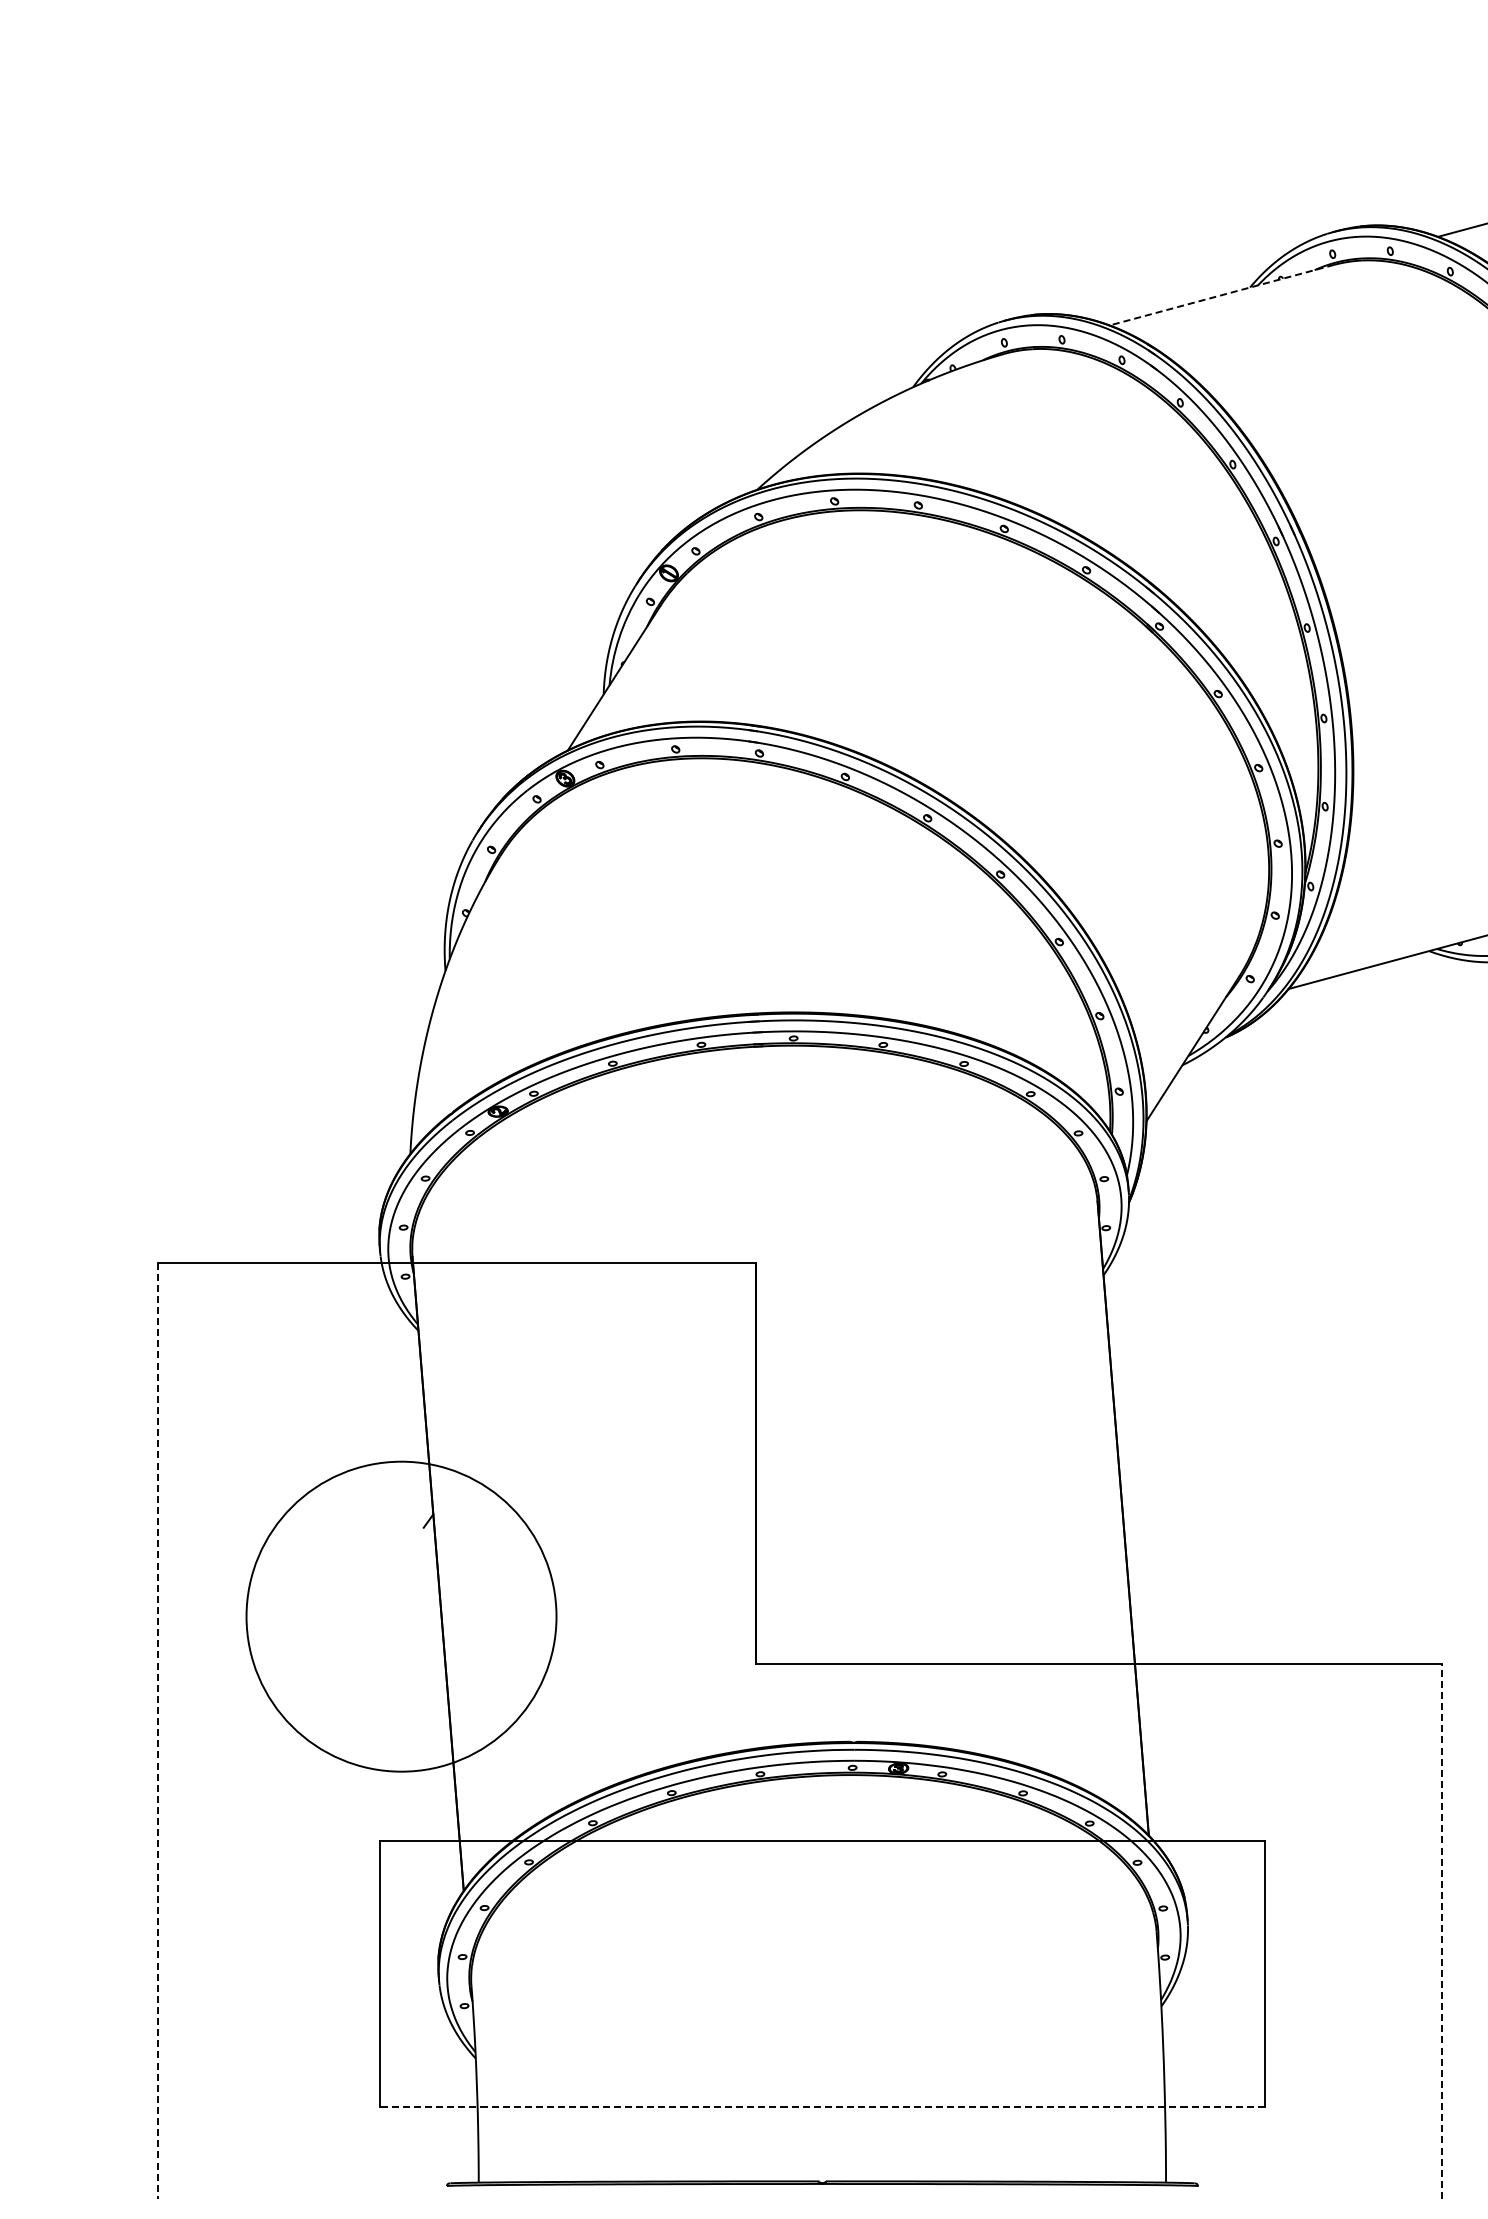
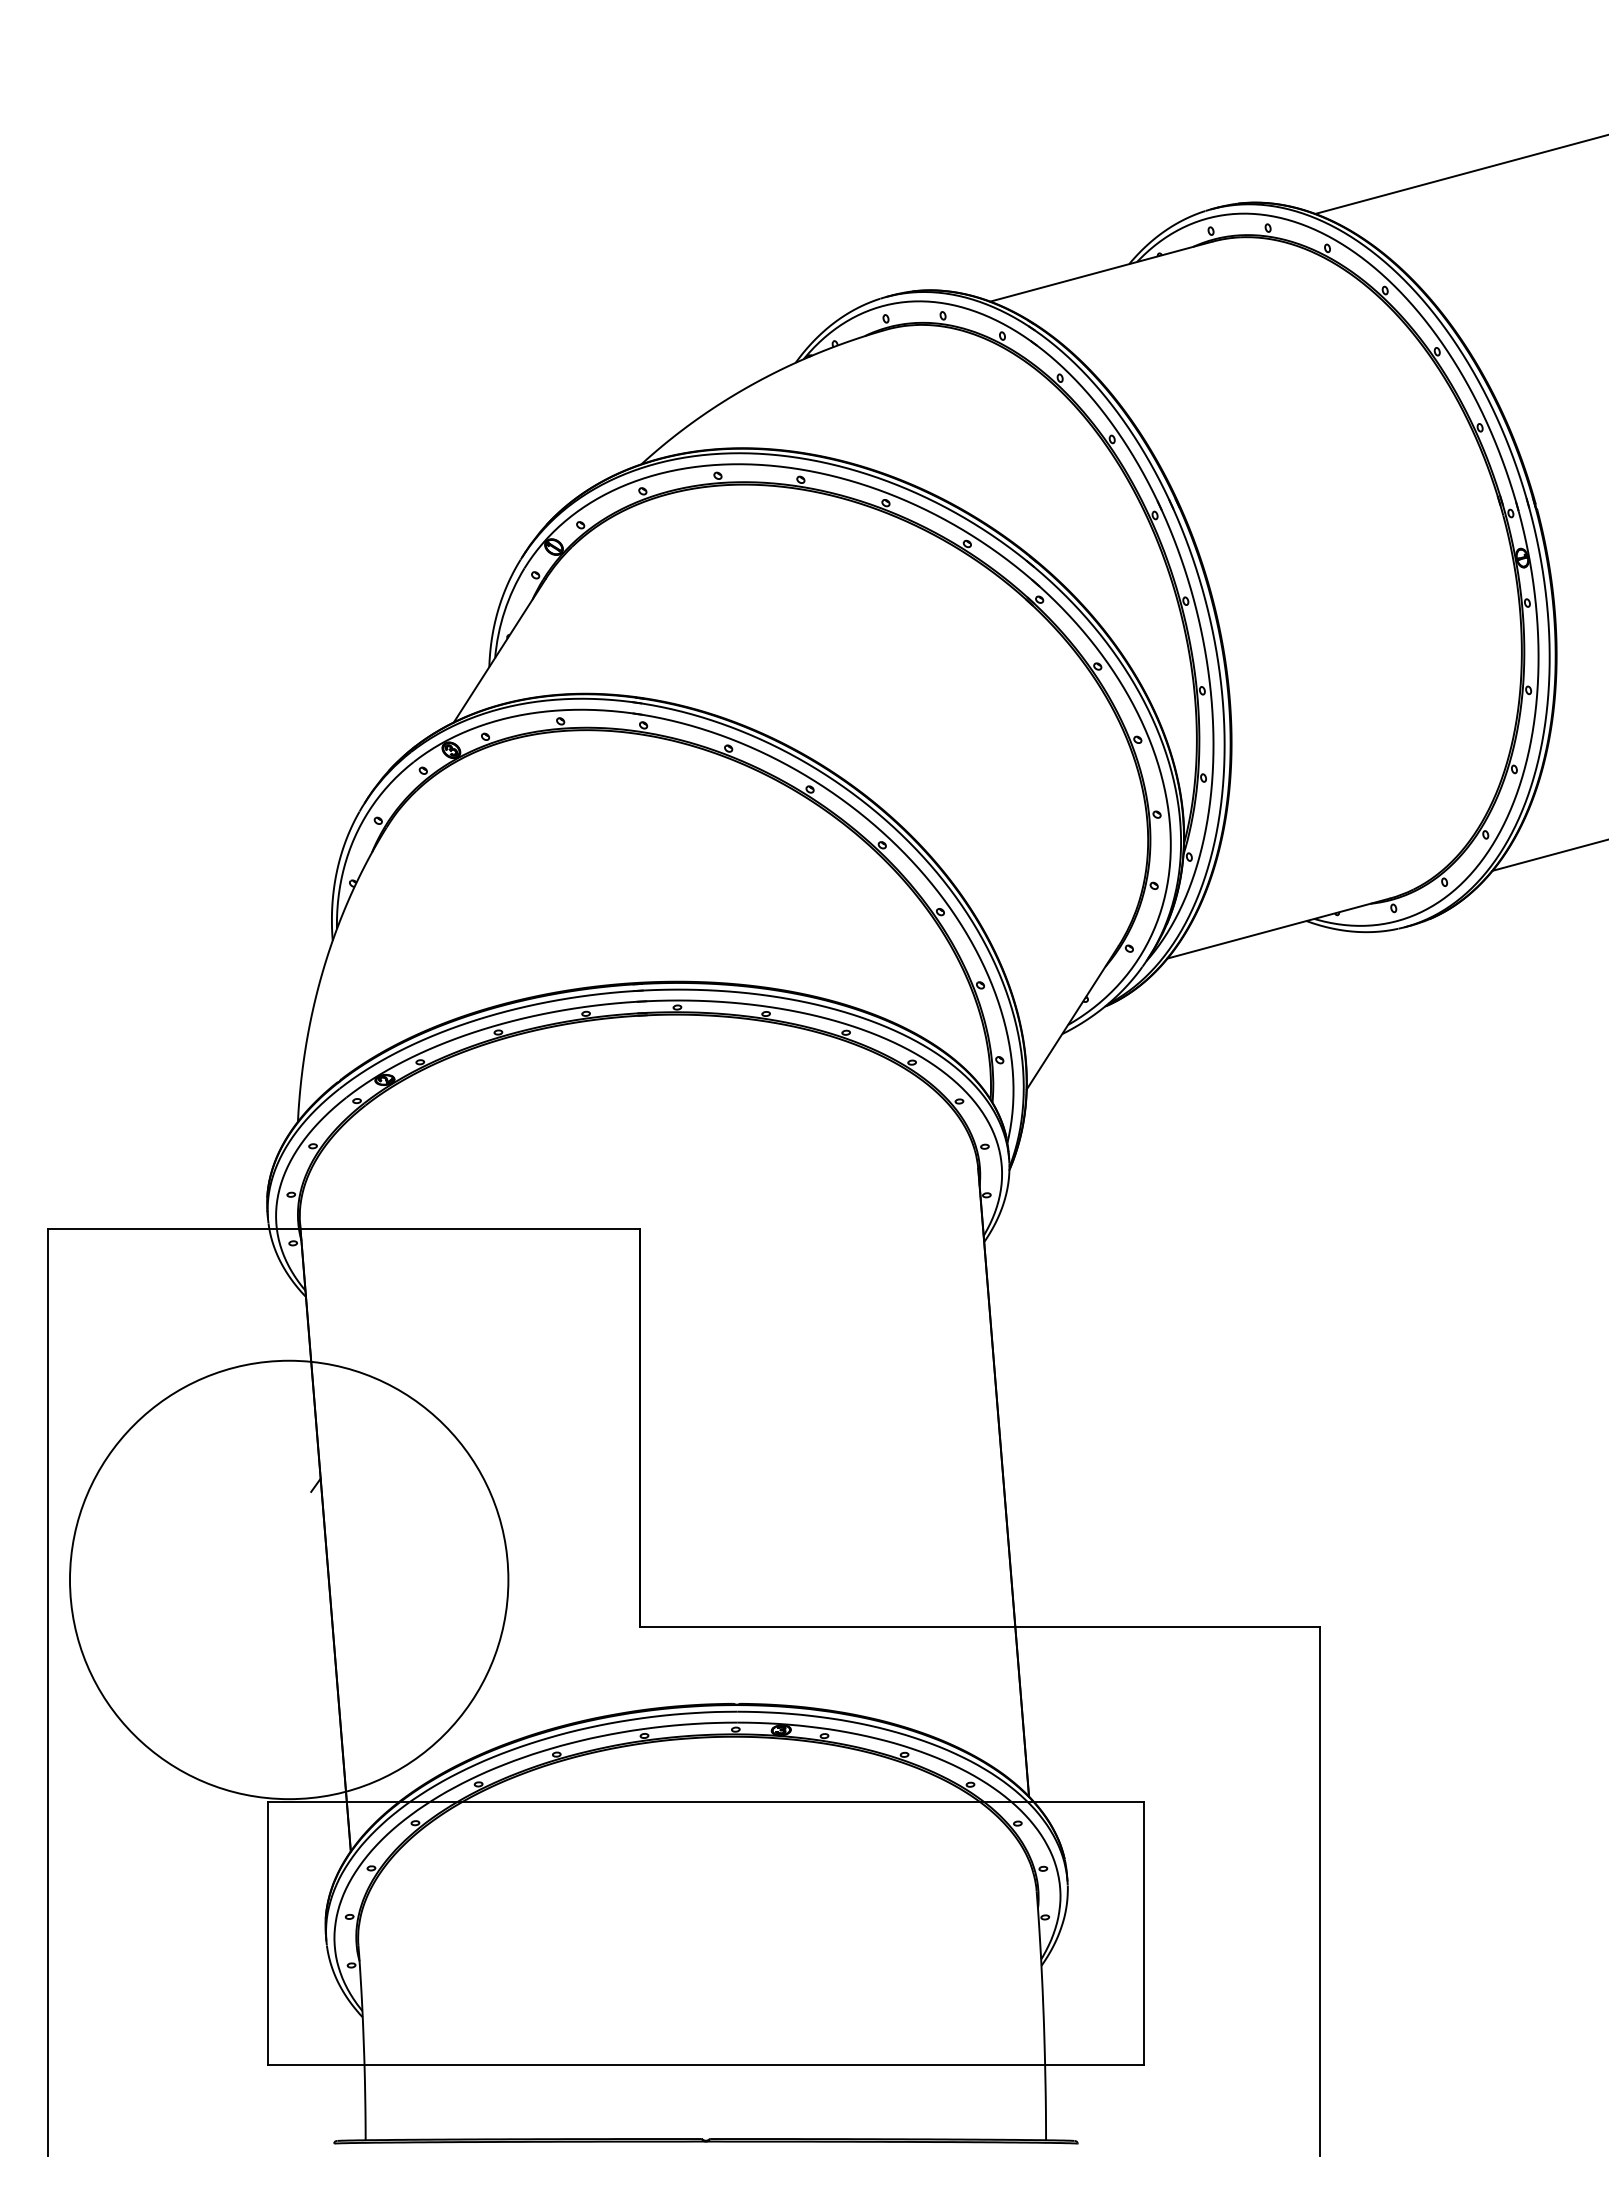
line: (1221, 295) -> (1100, 271), dashed -> solid
circle: (401, 1616) -> (289, 1579), size x1.43
line: (158, 1730) -> (48, 1692), dashed -> solid
line: (1442, 1931) -> (1319, 1891), dashed -> solid
line: (822, 2107) -> (705, 2065), dashed -> solid

